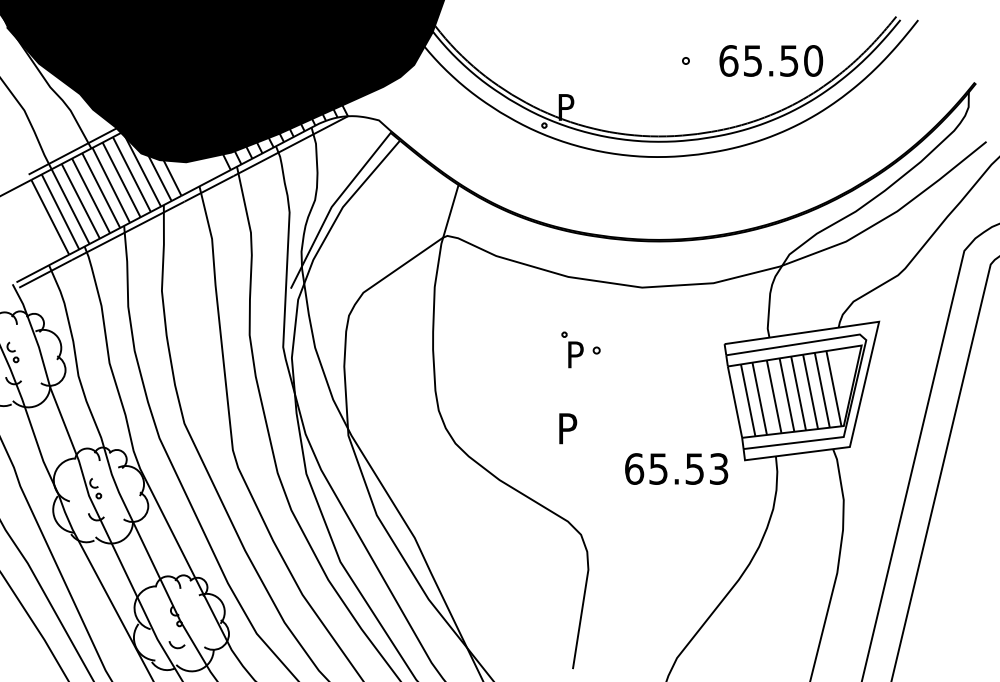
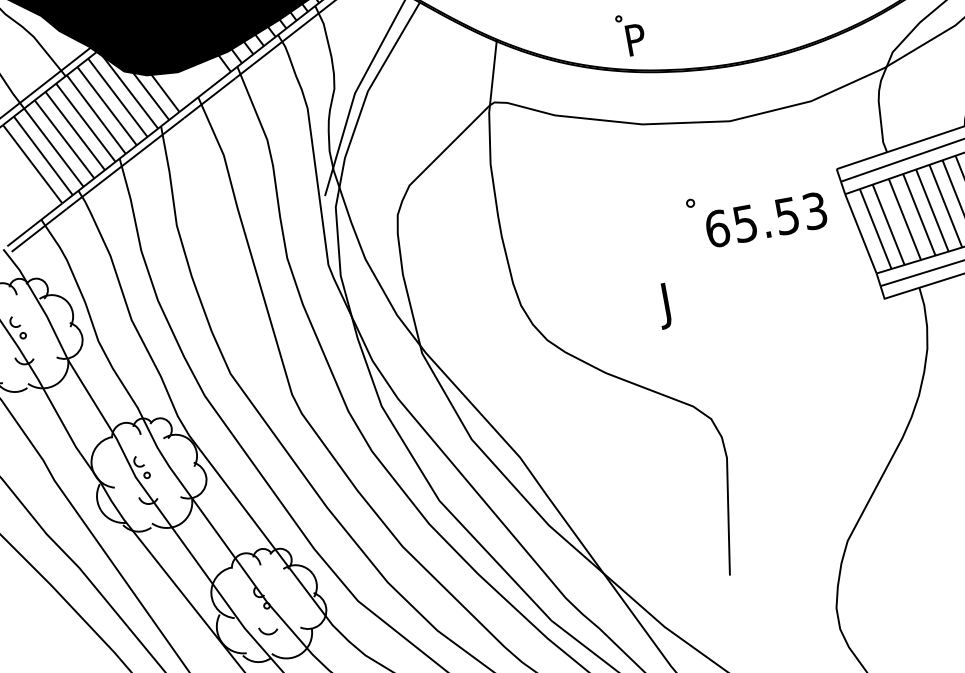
part: (572, 349) -> (631, 34), moved
text: (565, 432) -> (671, 304), P -> J
text: (676, 468) -> (765, 219), moved

